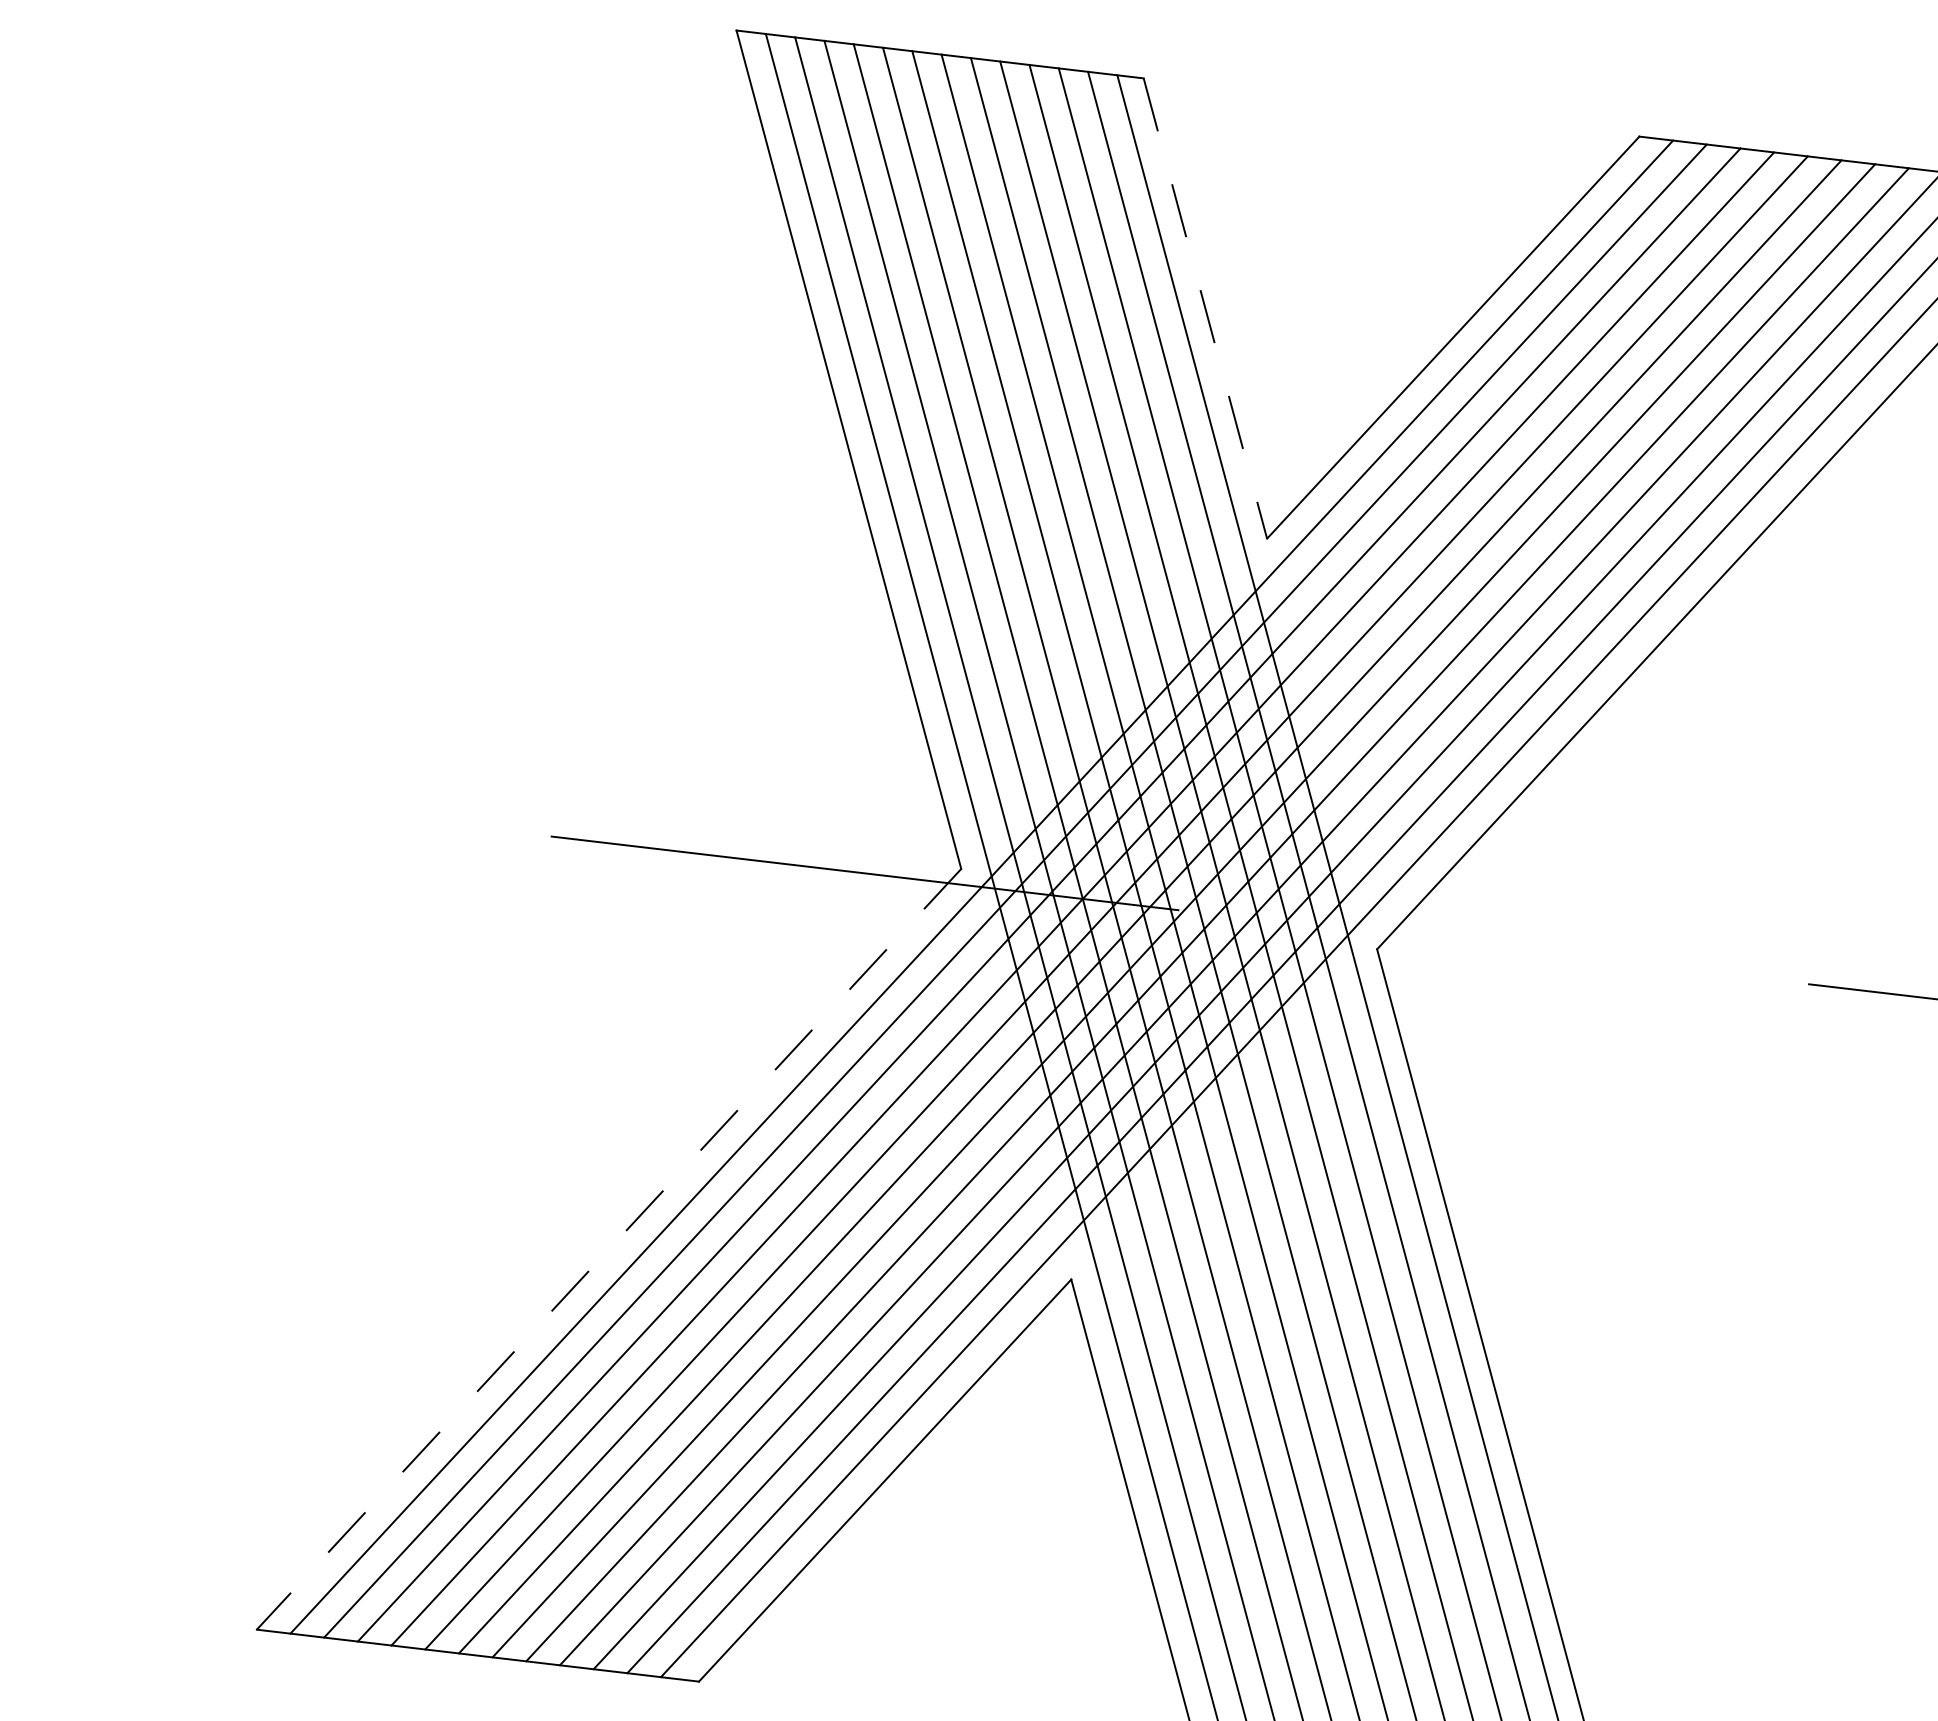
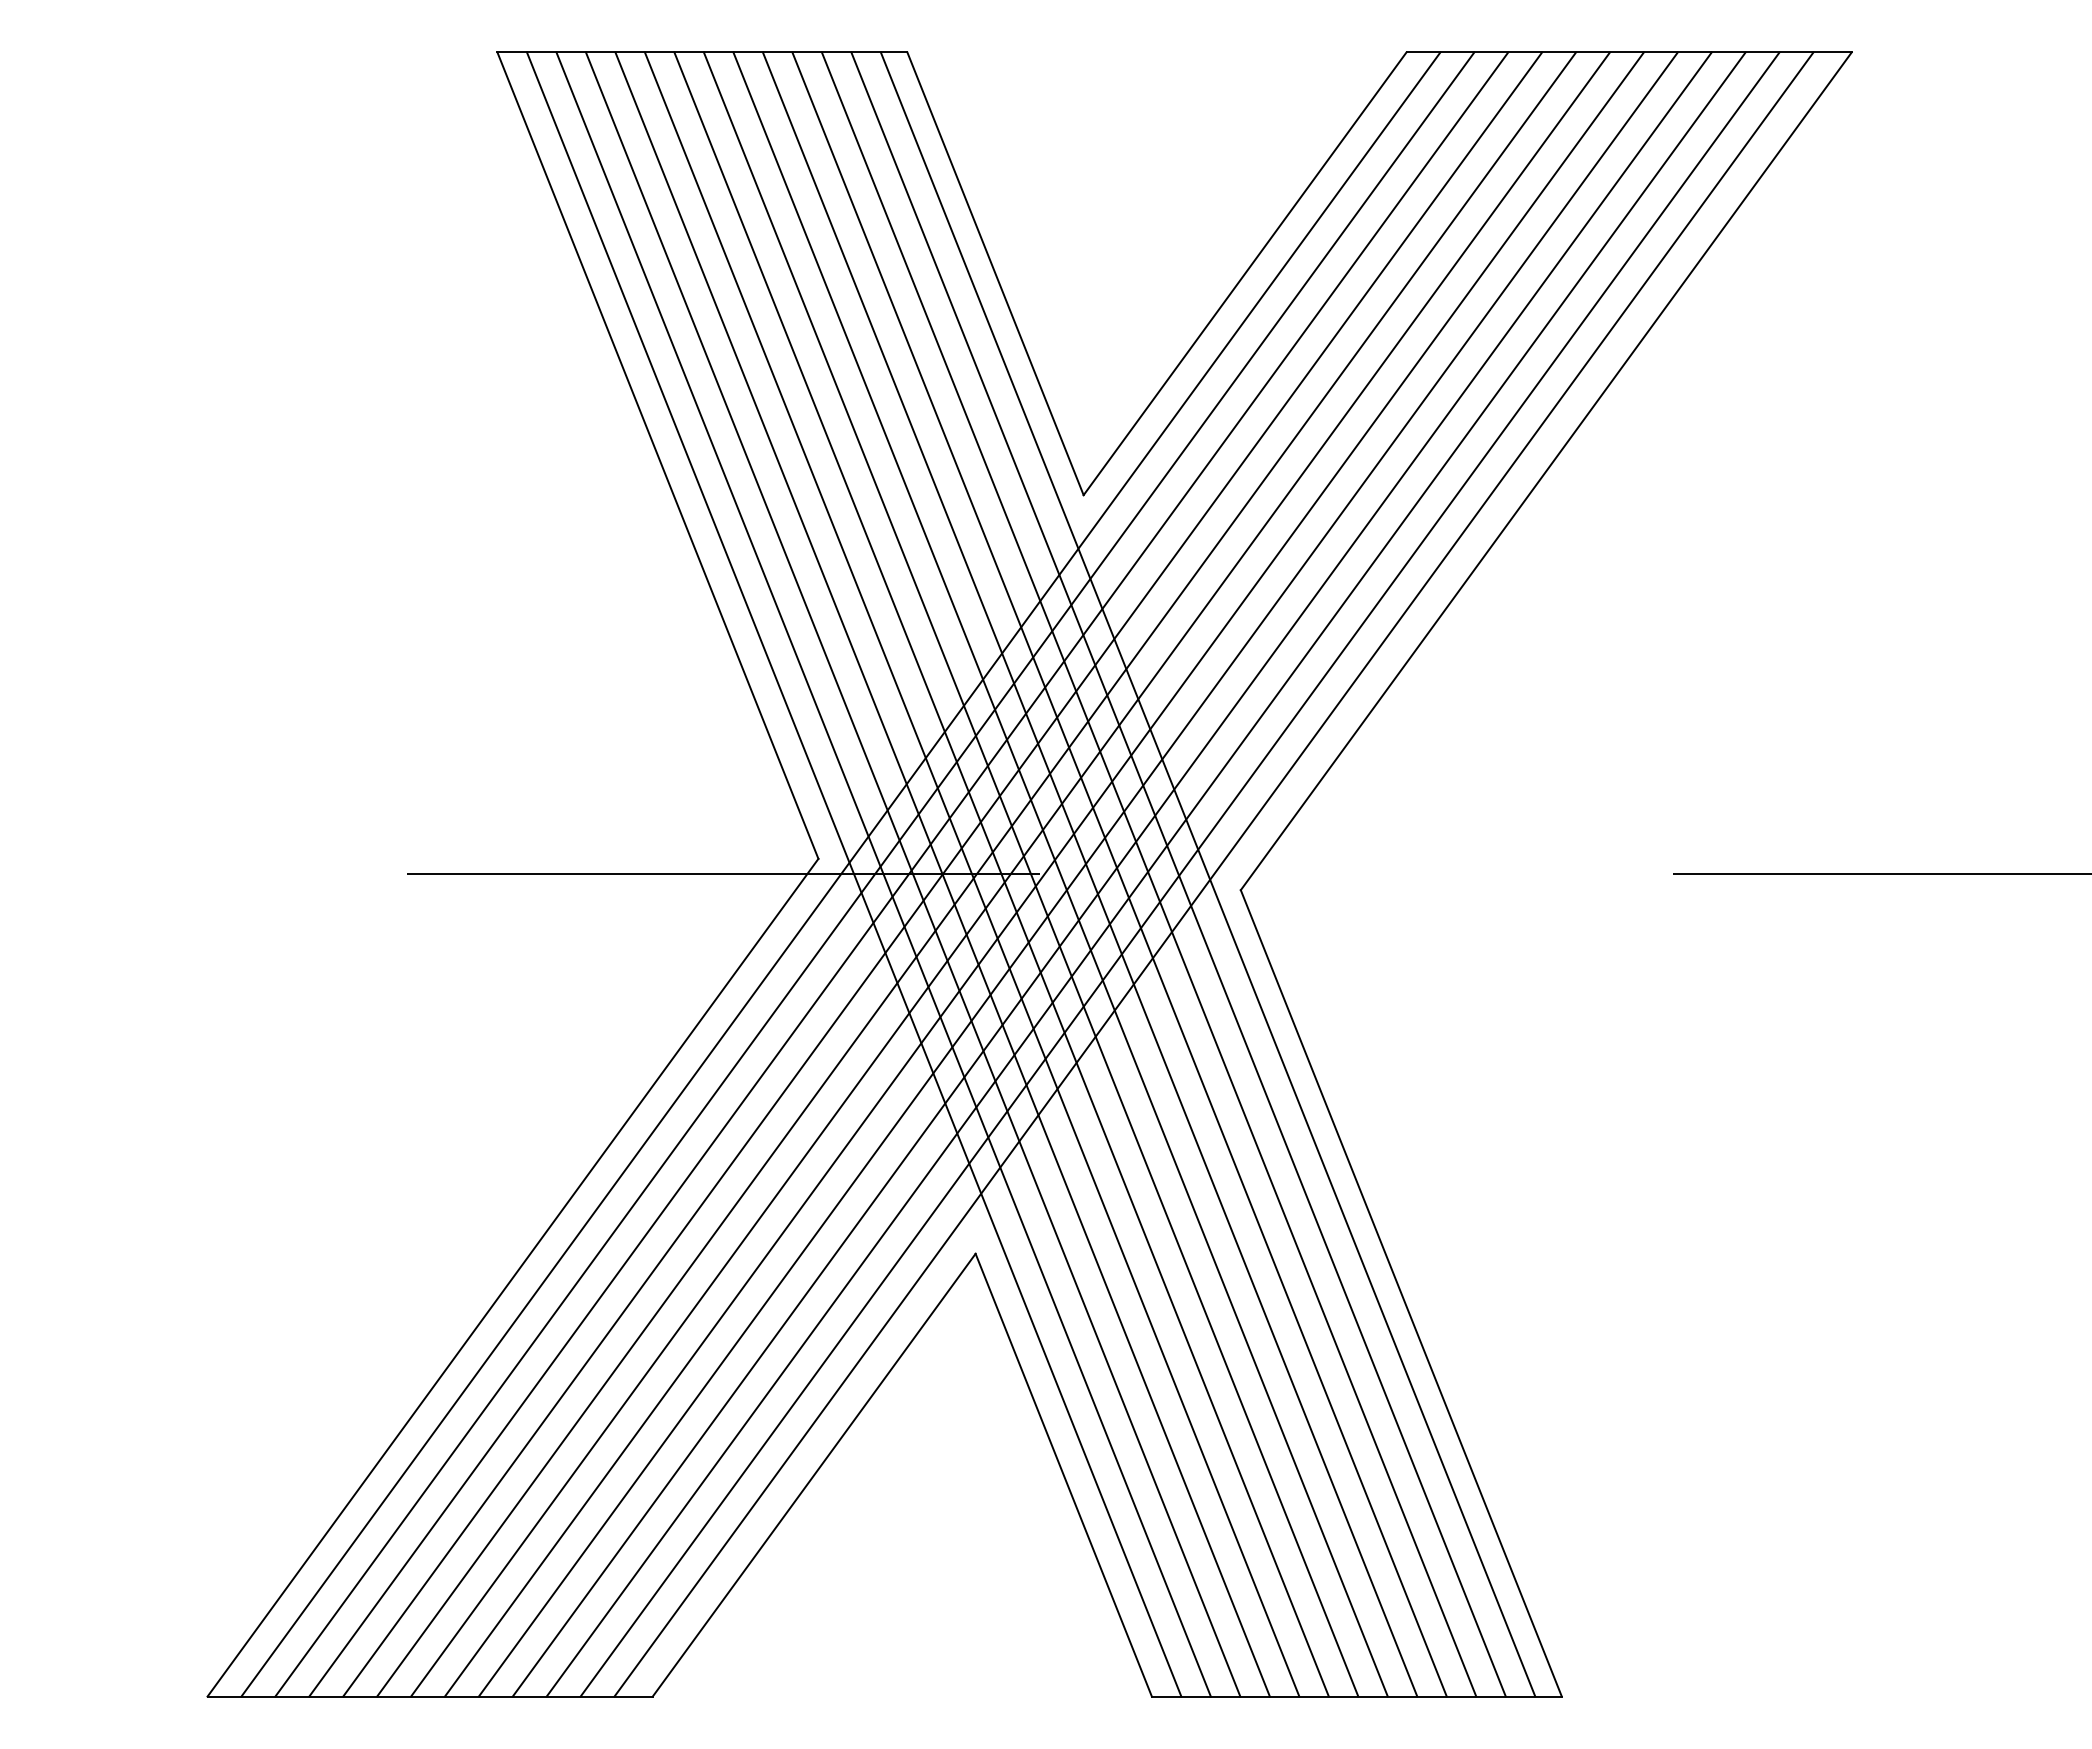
line: (1205, 309) -> (995, 274), dashed -> solid
line: (608, 1250) -> (512, 1278), dashed -> solid

